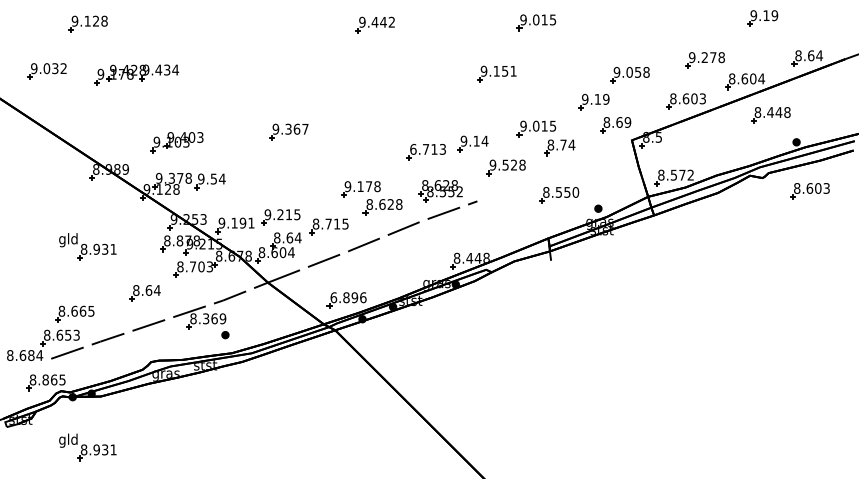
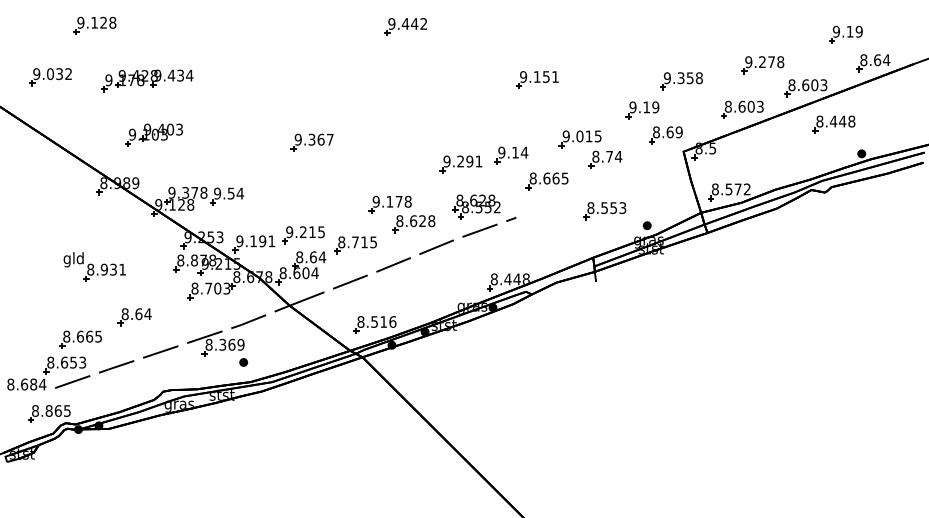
part: (762, 18) -> (845, 34), moved
part: (535, 22) -> (579, 24), removed
text: (629, 72) -> (680, 78), 9.058 -> 9.358
text: (761, 79) -> (823, 85), 8.604 -> 8.603
part: (176, 142) -> (153, 134), moved
text: (427, 149) -> (462, 161), 6.713 -> 9.291
text: (507, 165) -> (548, 178), 9.528 -> 8.665
part: (810, 190) -> (876, 206), removed
text: (575, 191) -> (622, 207), 8.550 -> 8.553
part: (144, 293) -> (134, 317), moved
text: (344, 297) -> (372, 321), 6.896 -> 8.516
part: (87, 446) -> (94, 483), removed

